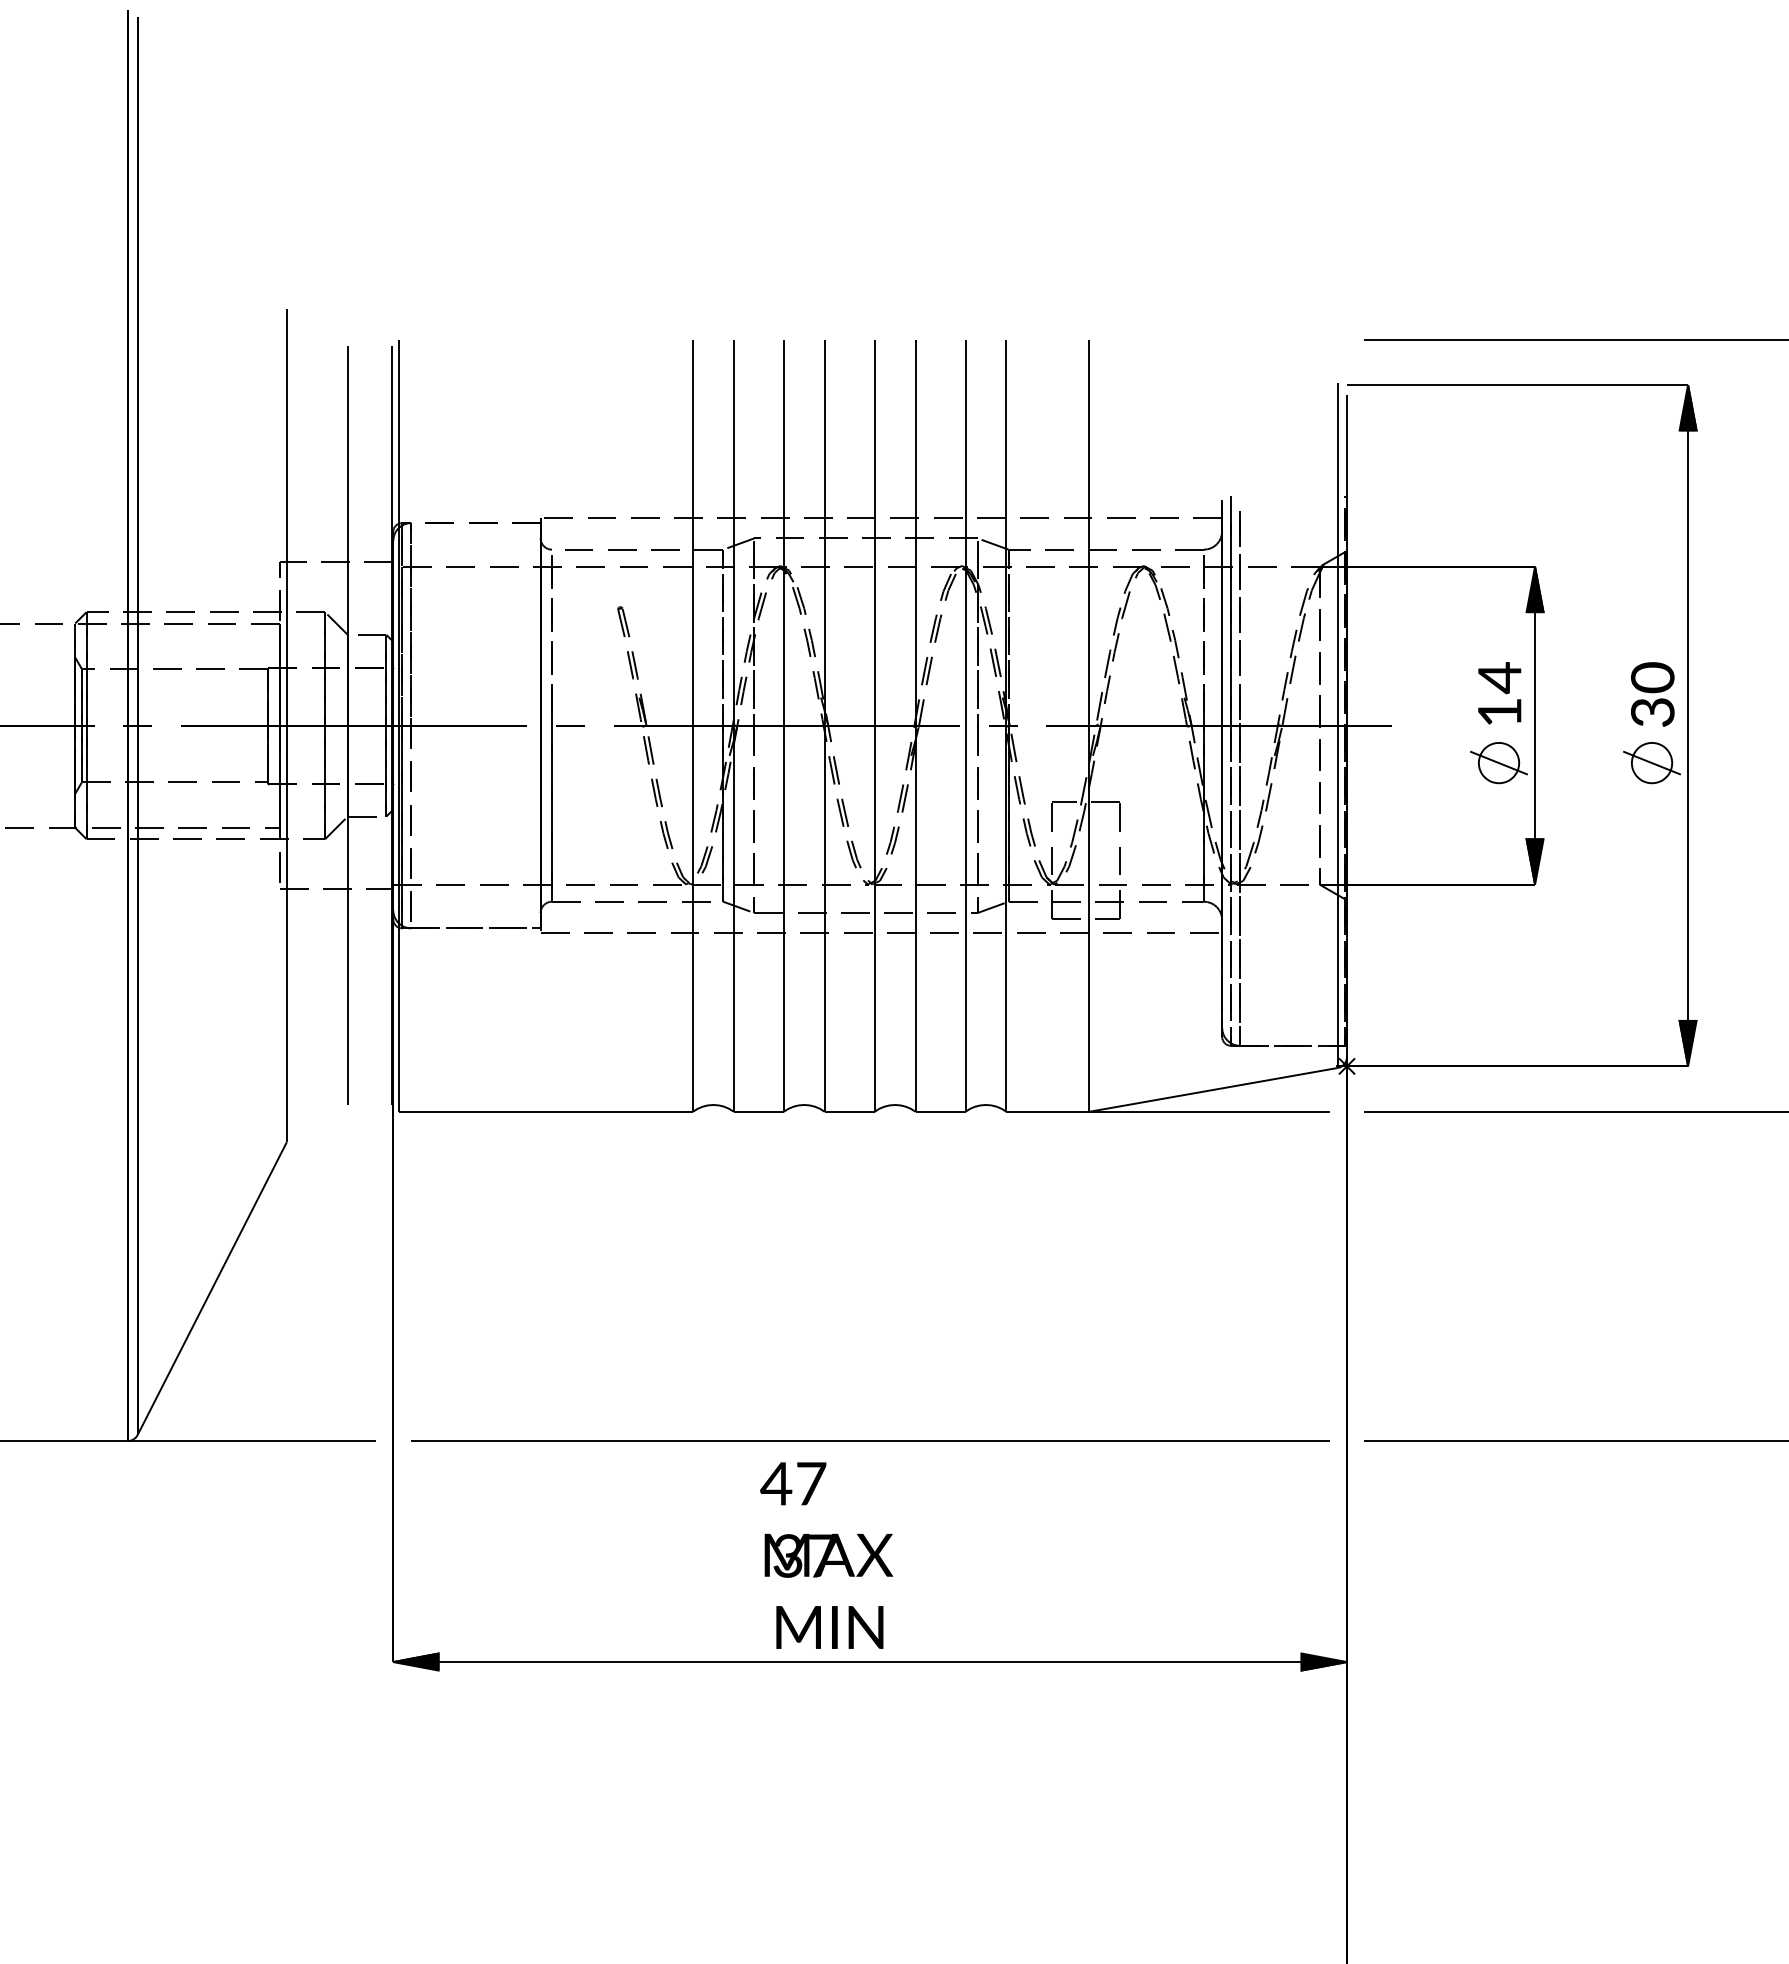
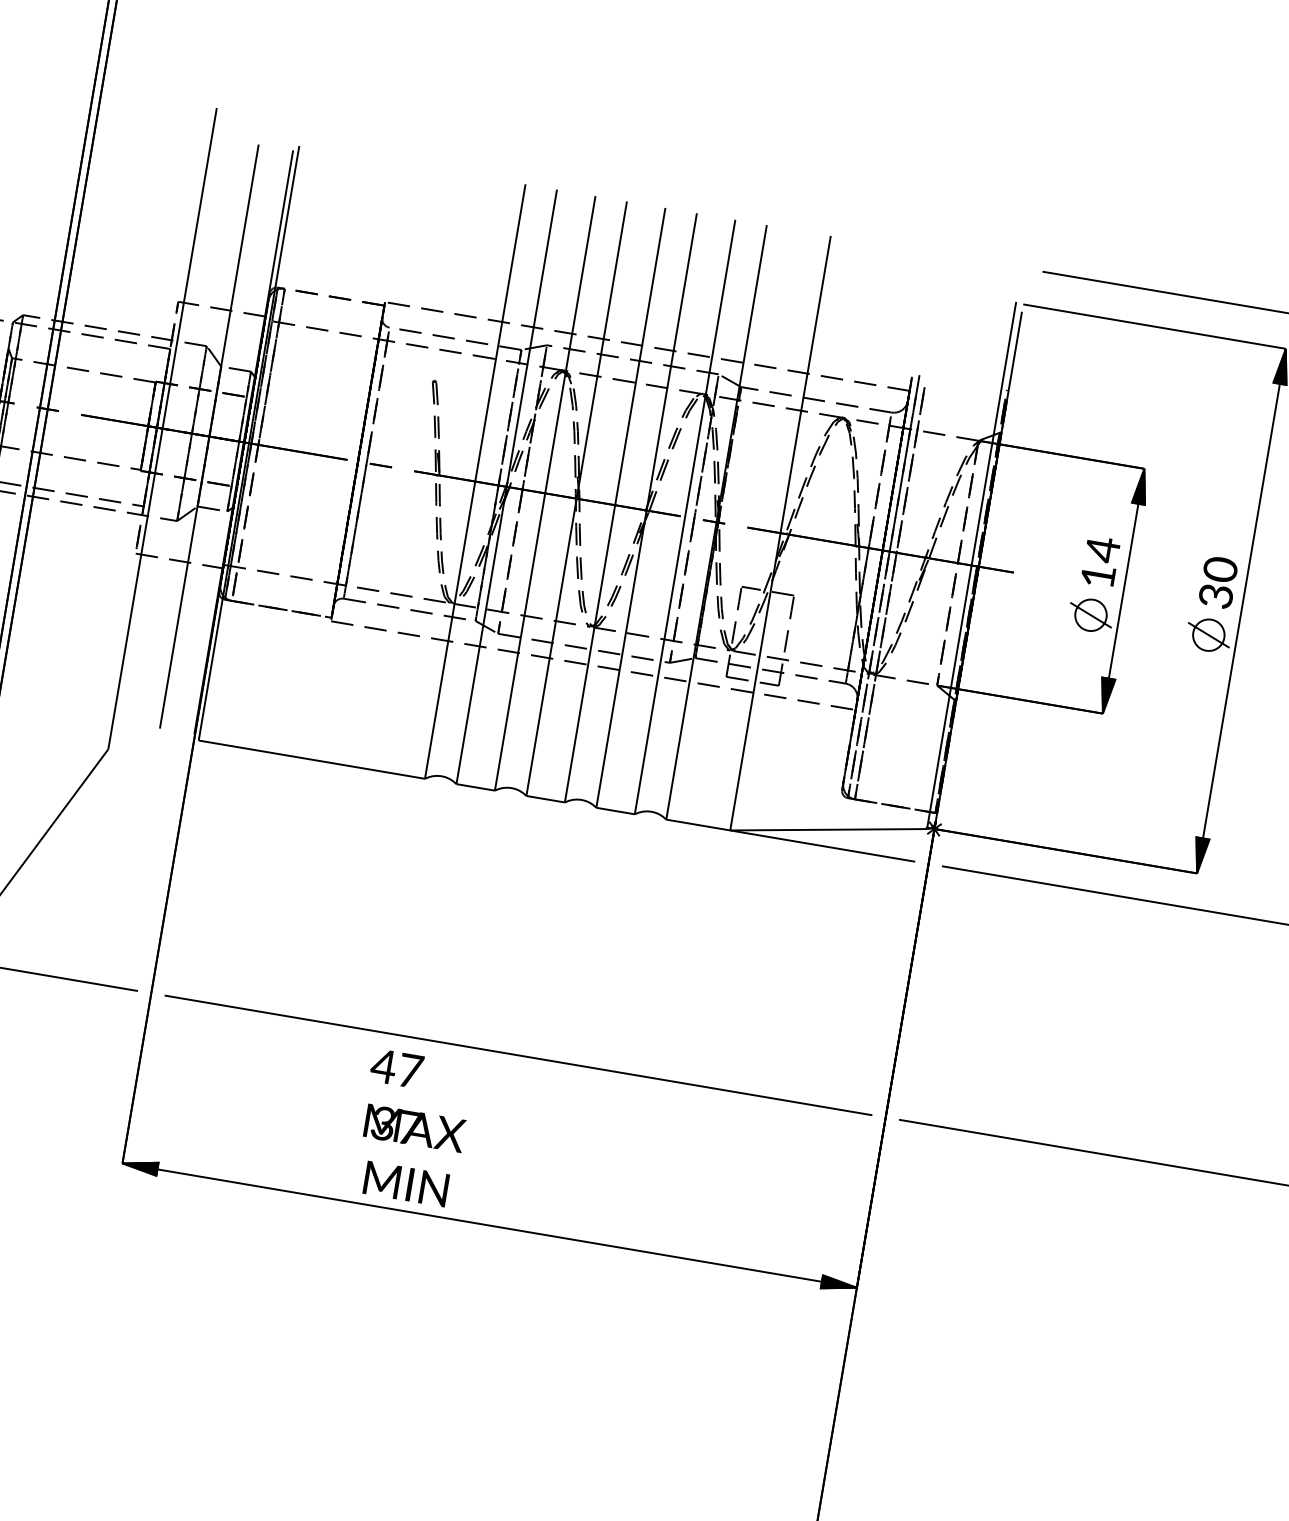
text: (826, 1555) -> (413, 1128), moved

